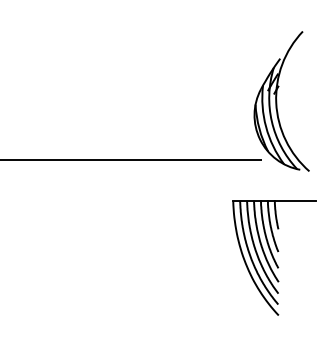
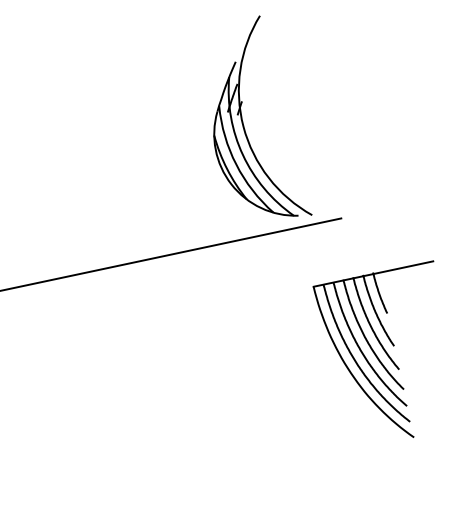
part: (281, 101) -> (250, 123), moved

